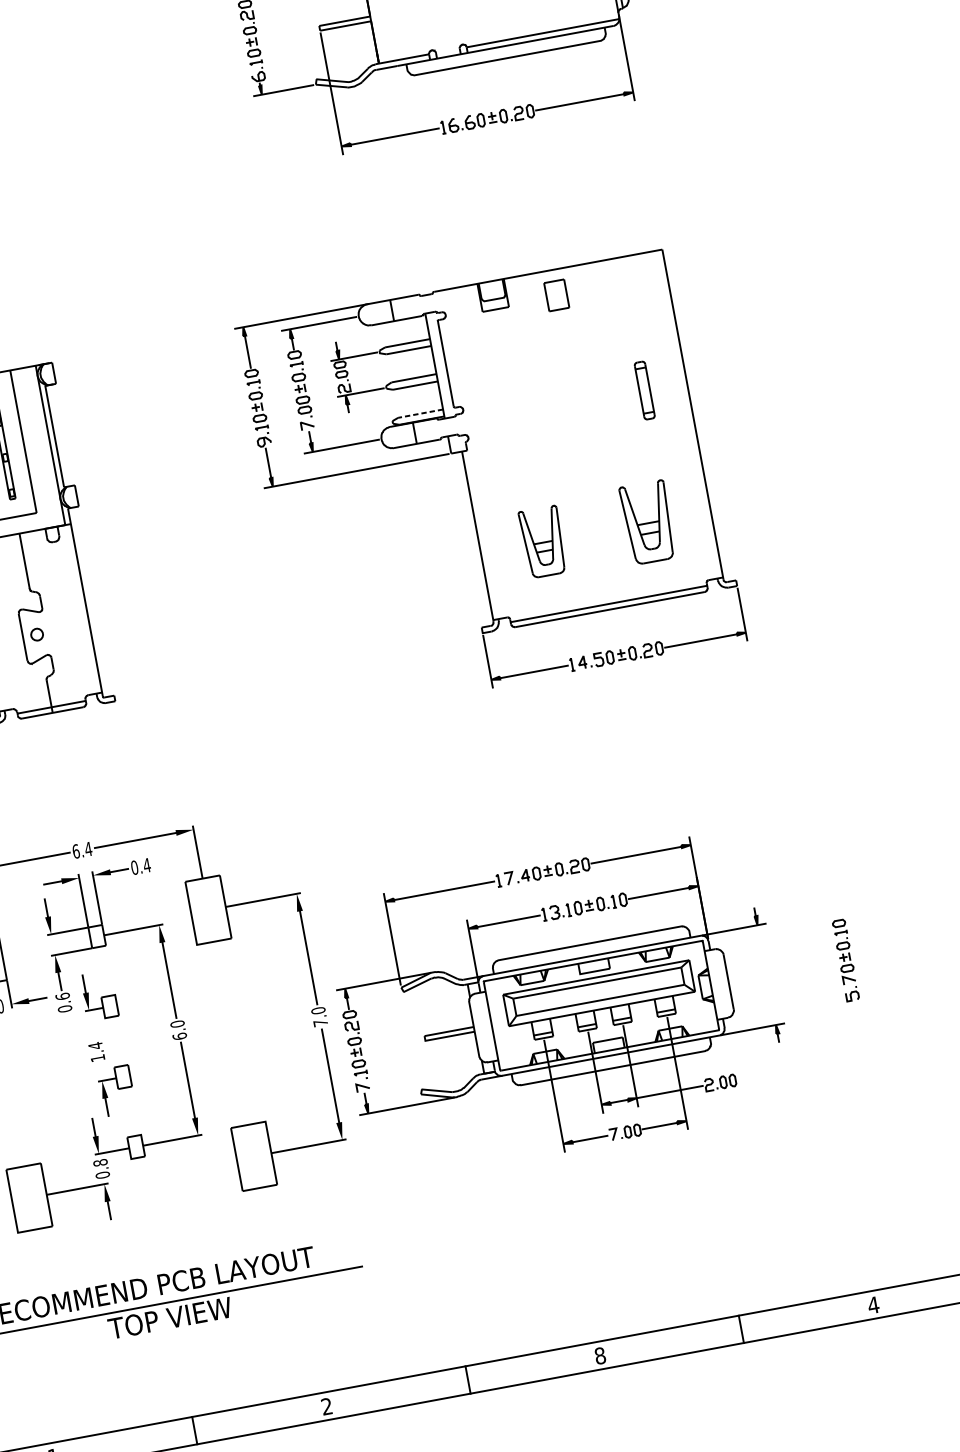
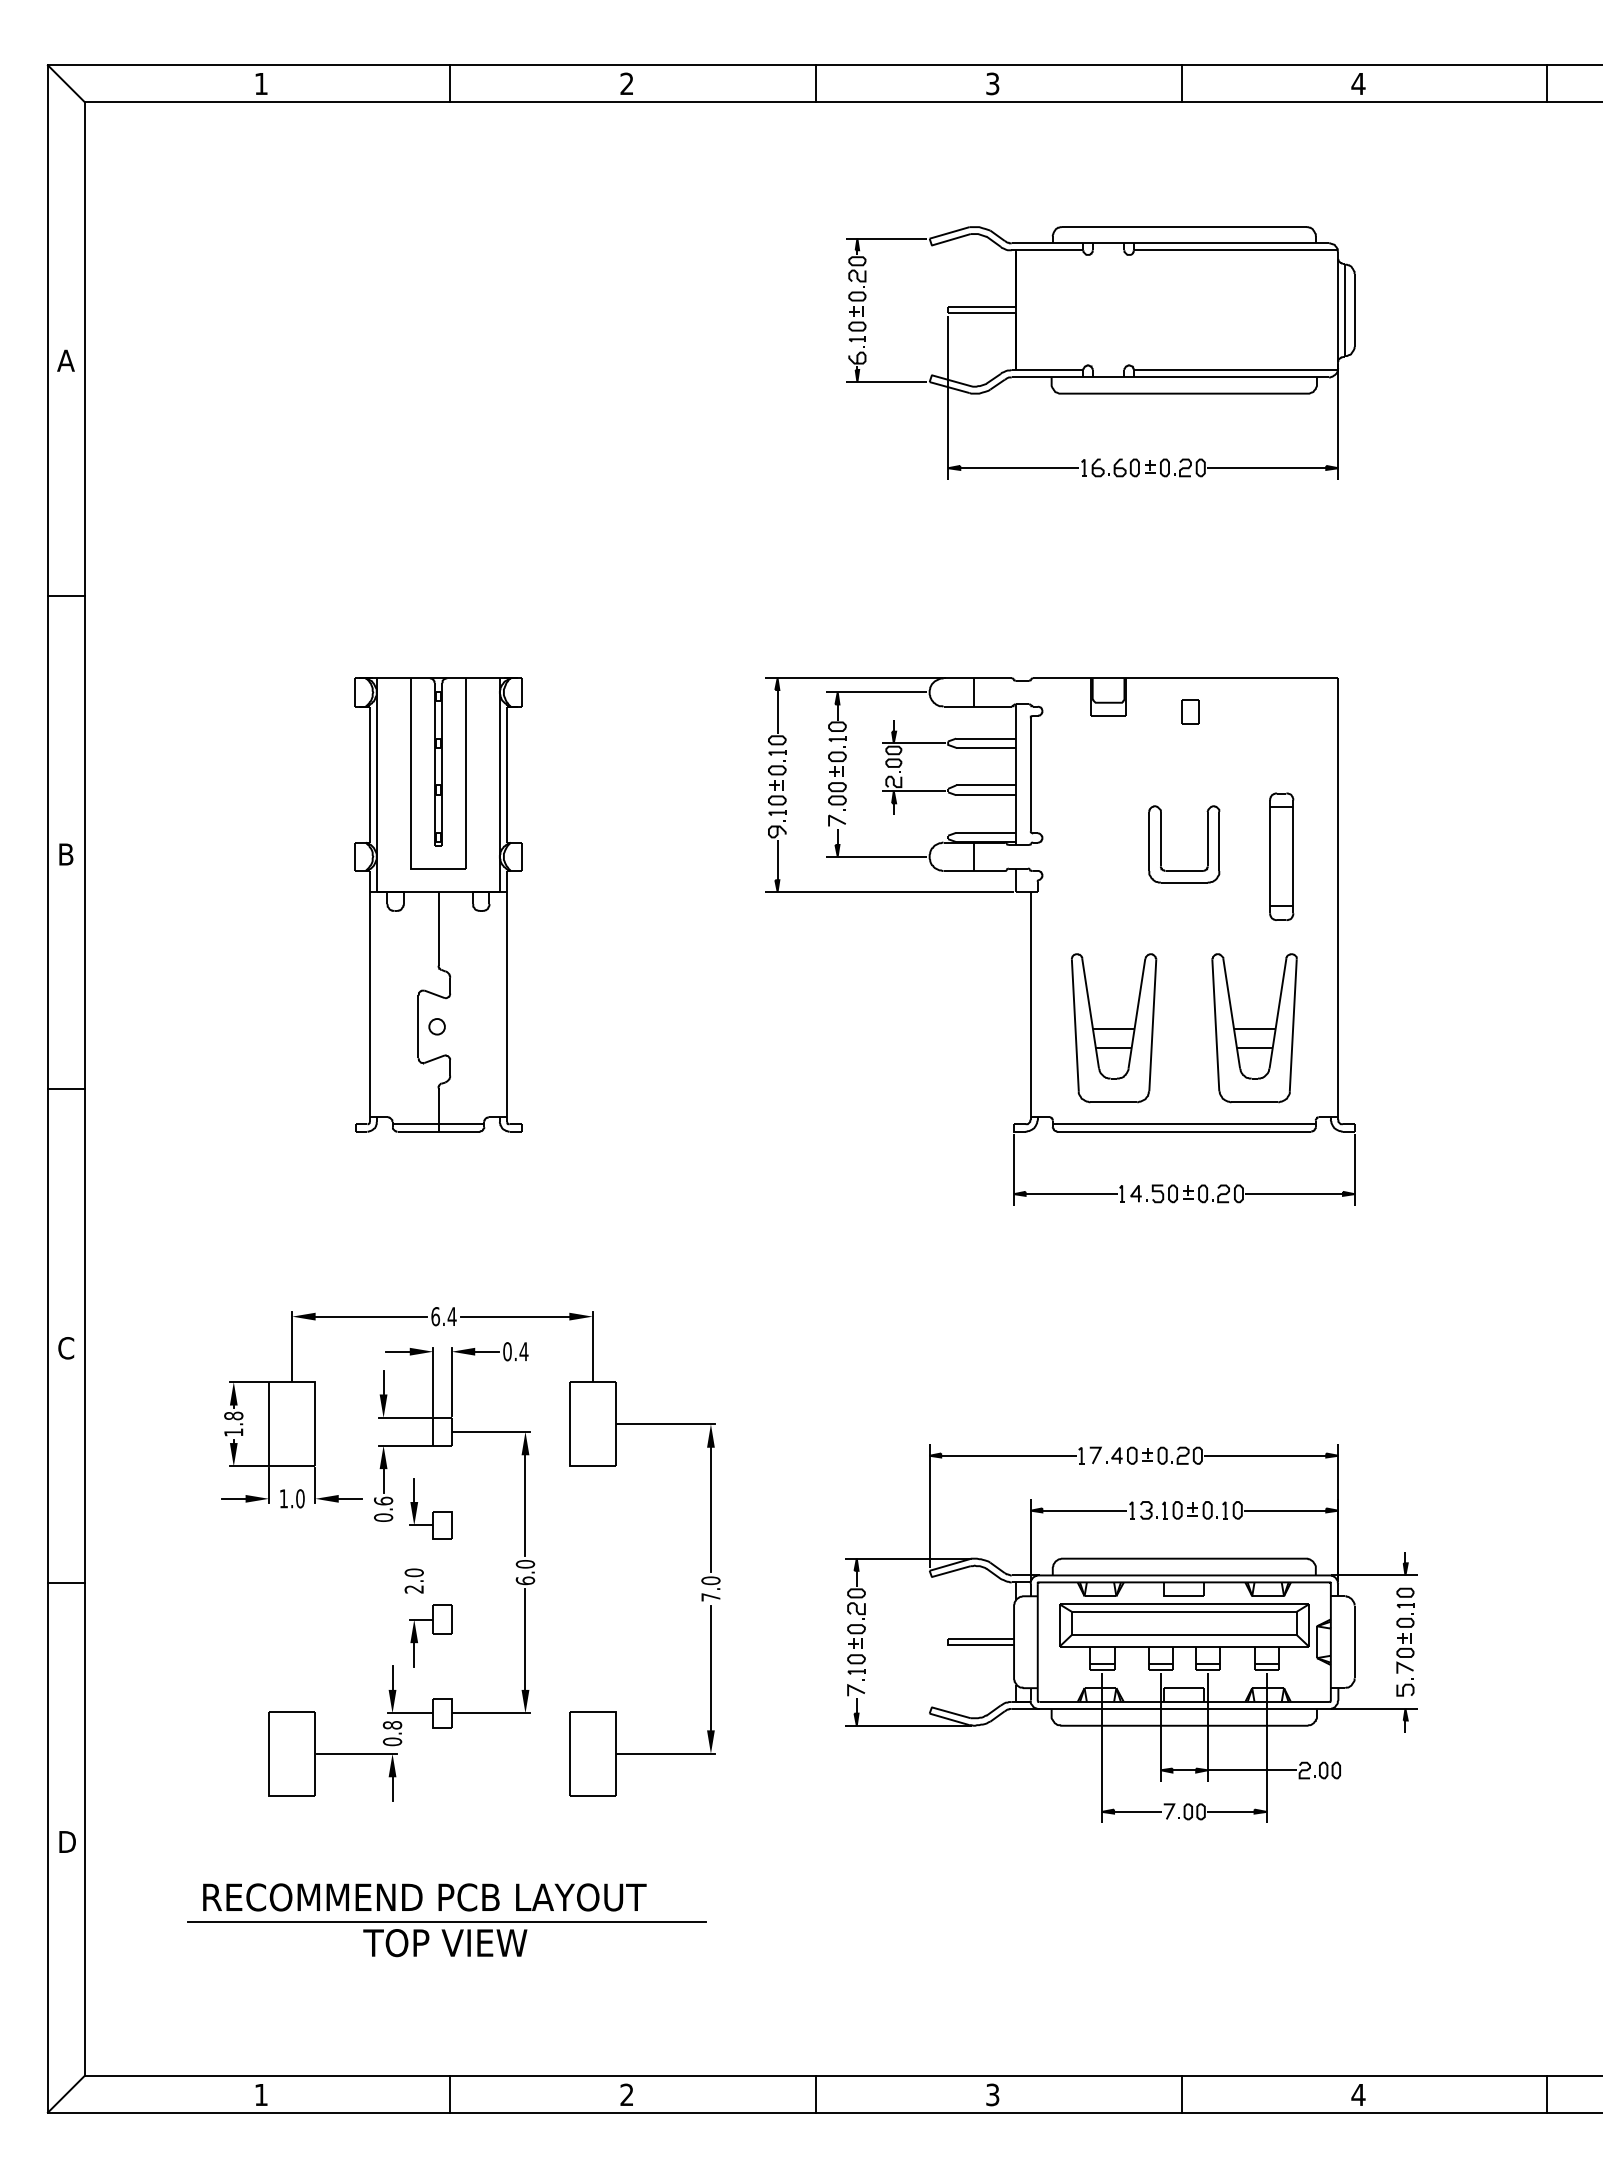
part: (556, 294) -> (1190, 711), size x0.62
part: (644, 390) -> (1281, 856), size x1.67
part: (553, 398) -> (1161, 844), added
line: (419, 413) -> (985, 832), dashed -> solid
part: (648, 522) -> (1254, 1028), size x1.43
part: (543, 542) -> (1114, 1028), size x1.67
part: (560, 1006) -> (1131, 1633), moved
text: (96, 1051) -> (413, 1580), 1.4 -> 2.0
text: (600, 1355) -> (992, 2094), 8 -> 3

